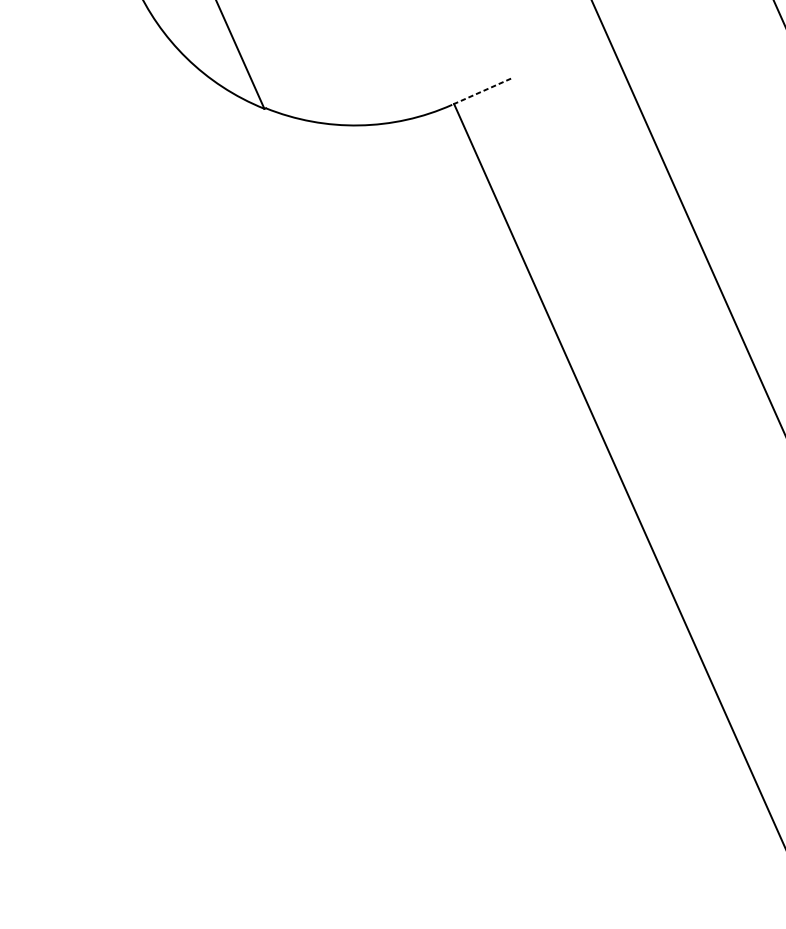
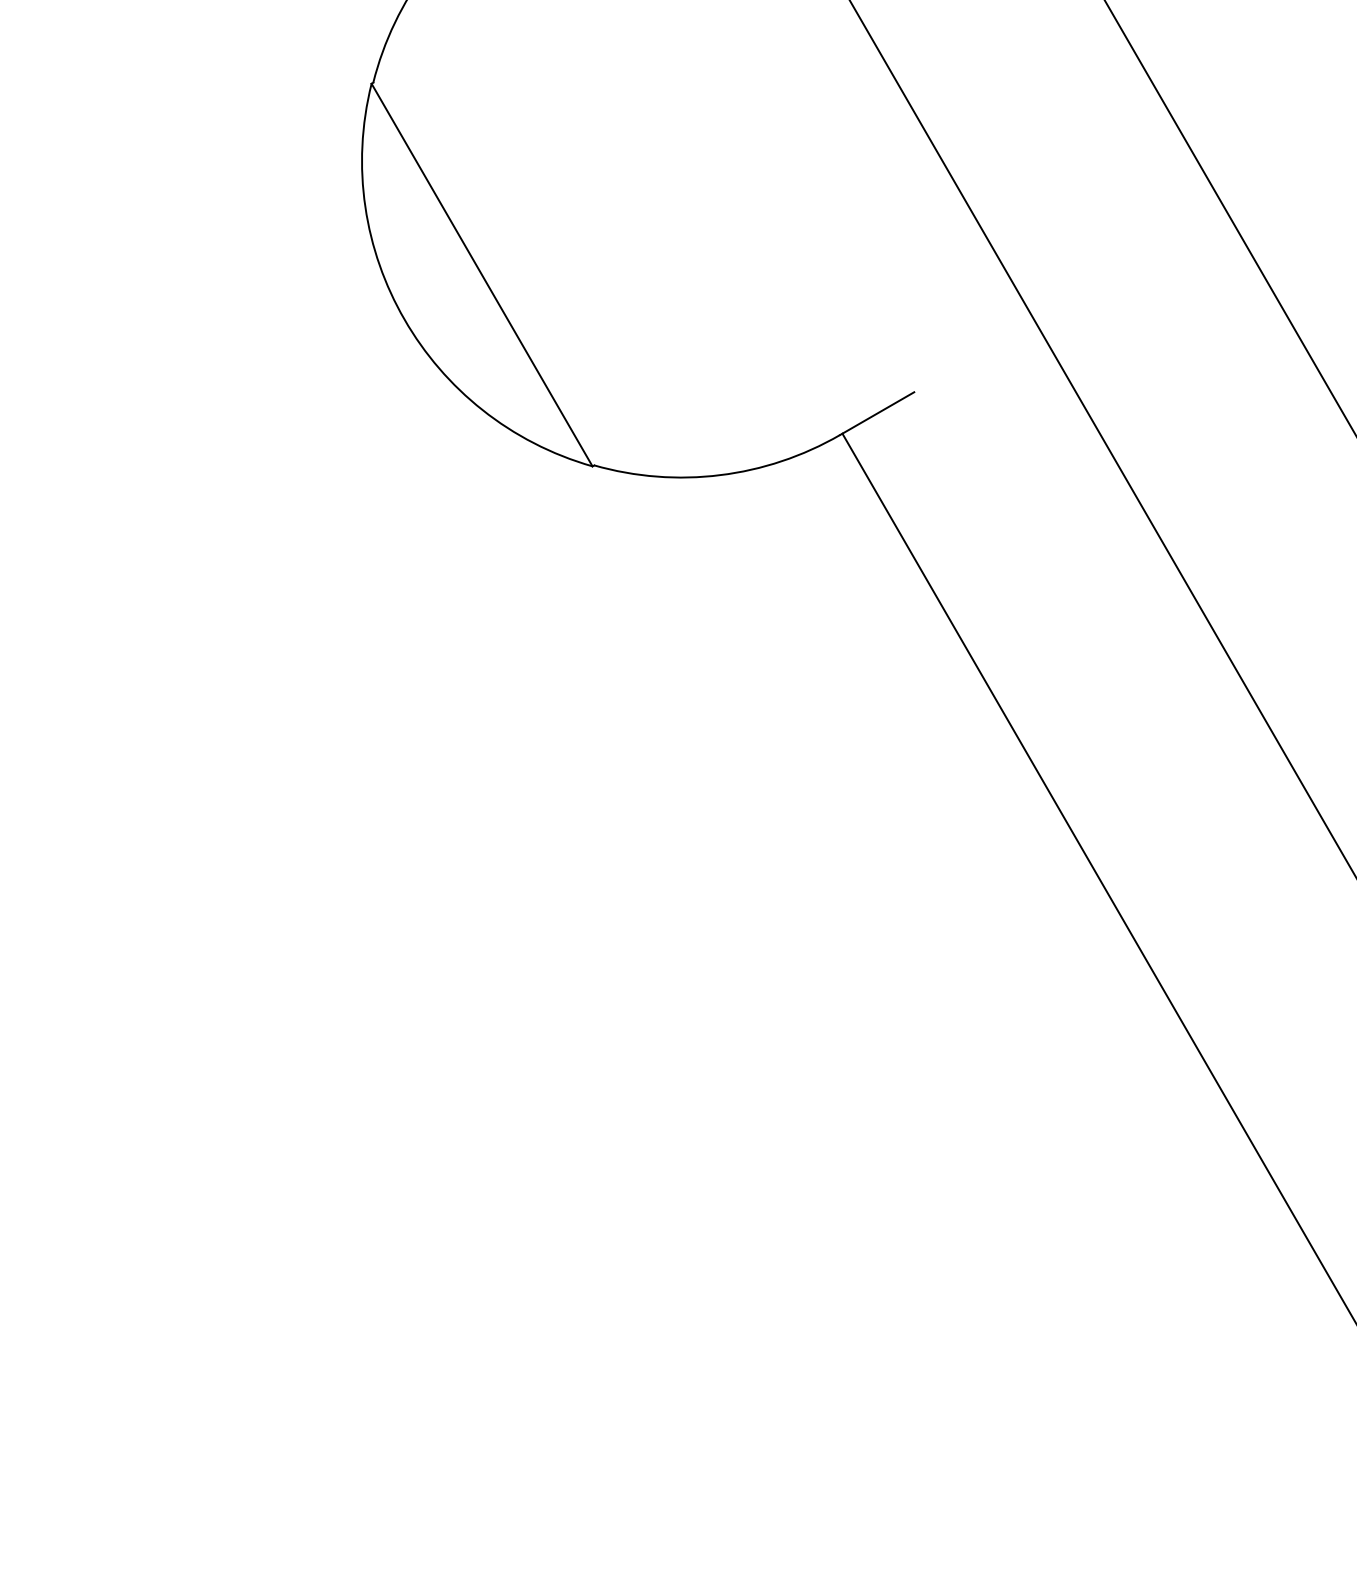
line: (481, 91) -> (877, 413), dashed -> solid

